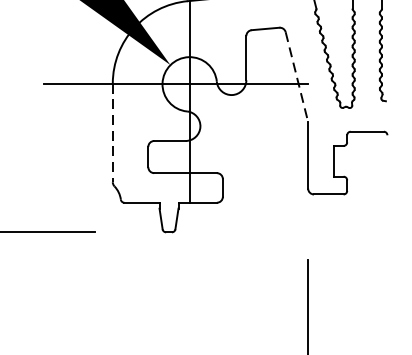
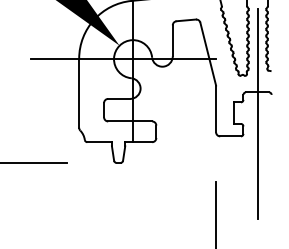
line: (297, 77) -> (208, 54), dashed -> solid
line: (113, 133) -> (79, 93), dashed -> solid
line: (367, 163) -> (257, 114), added

